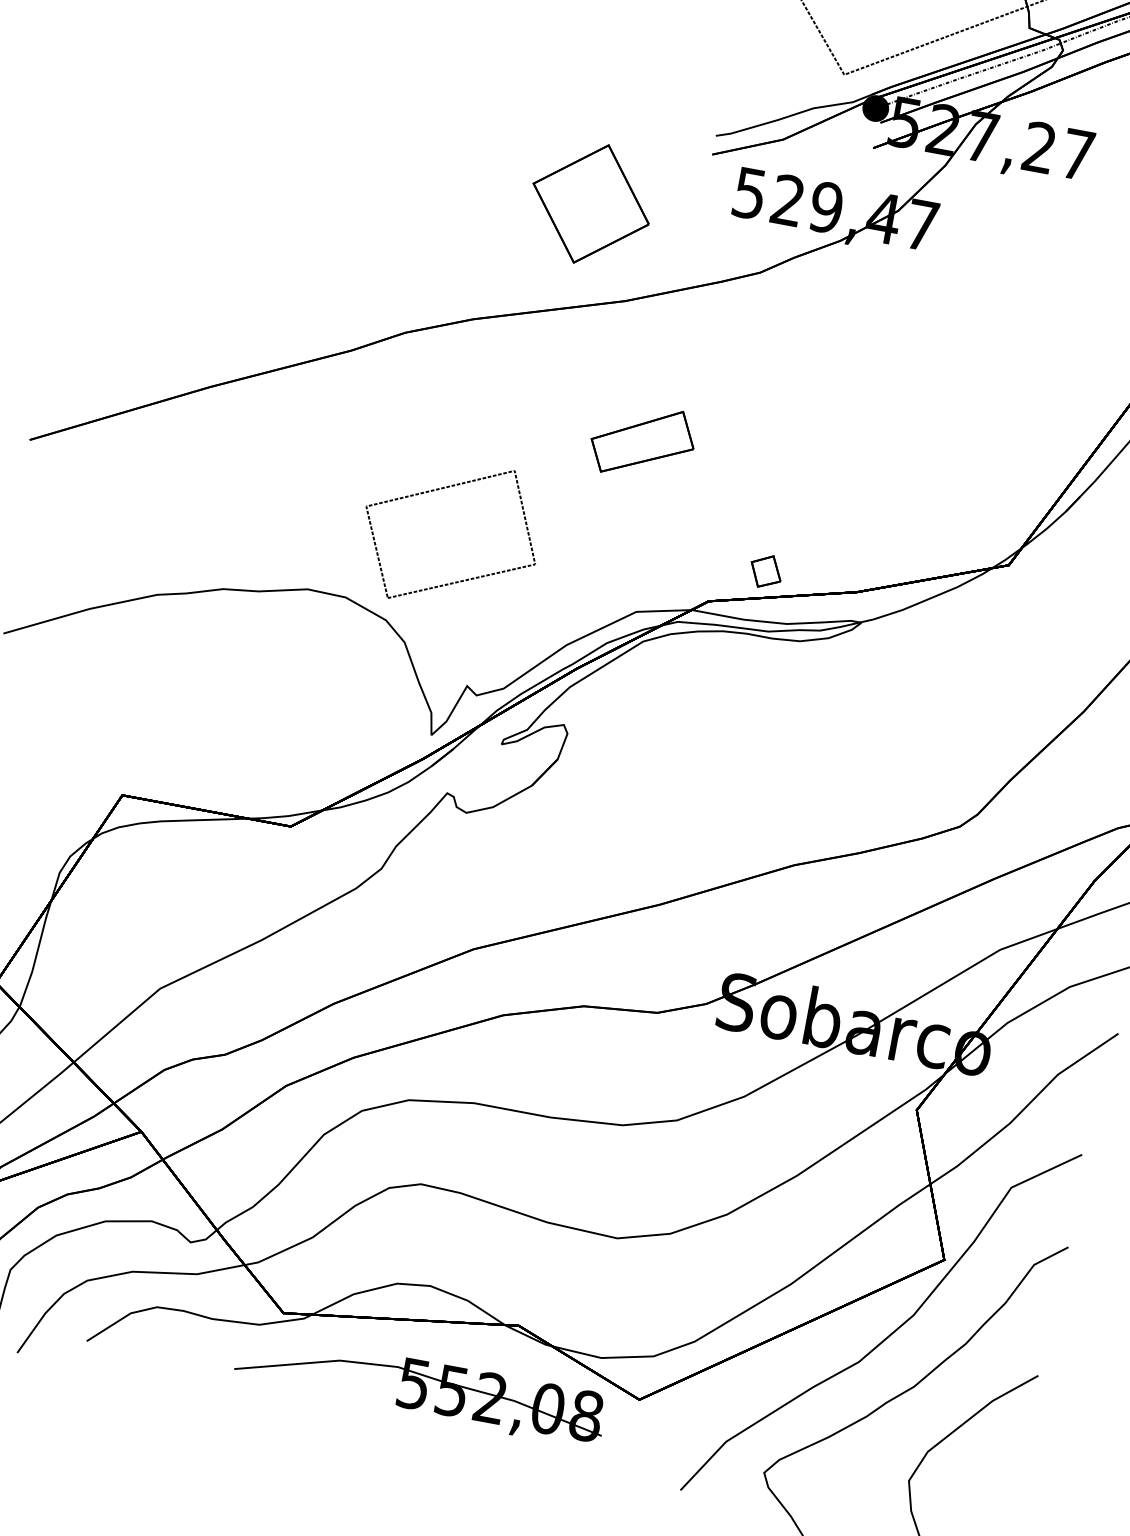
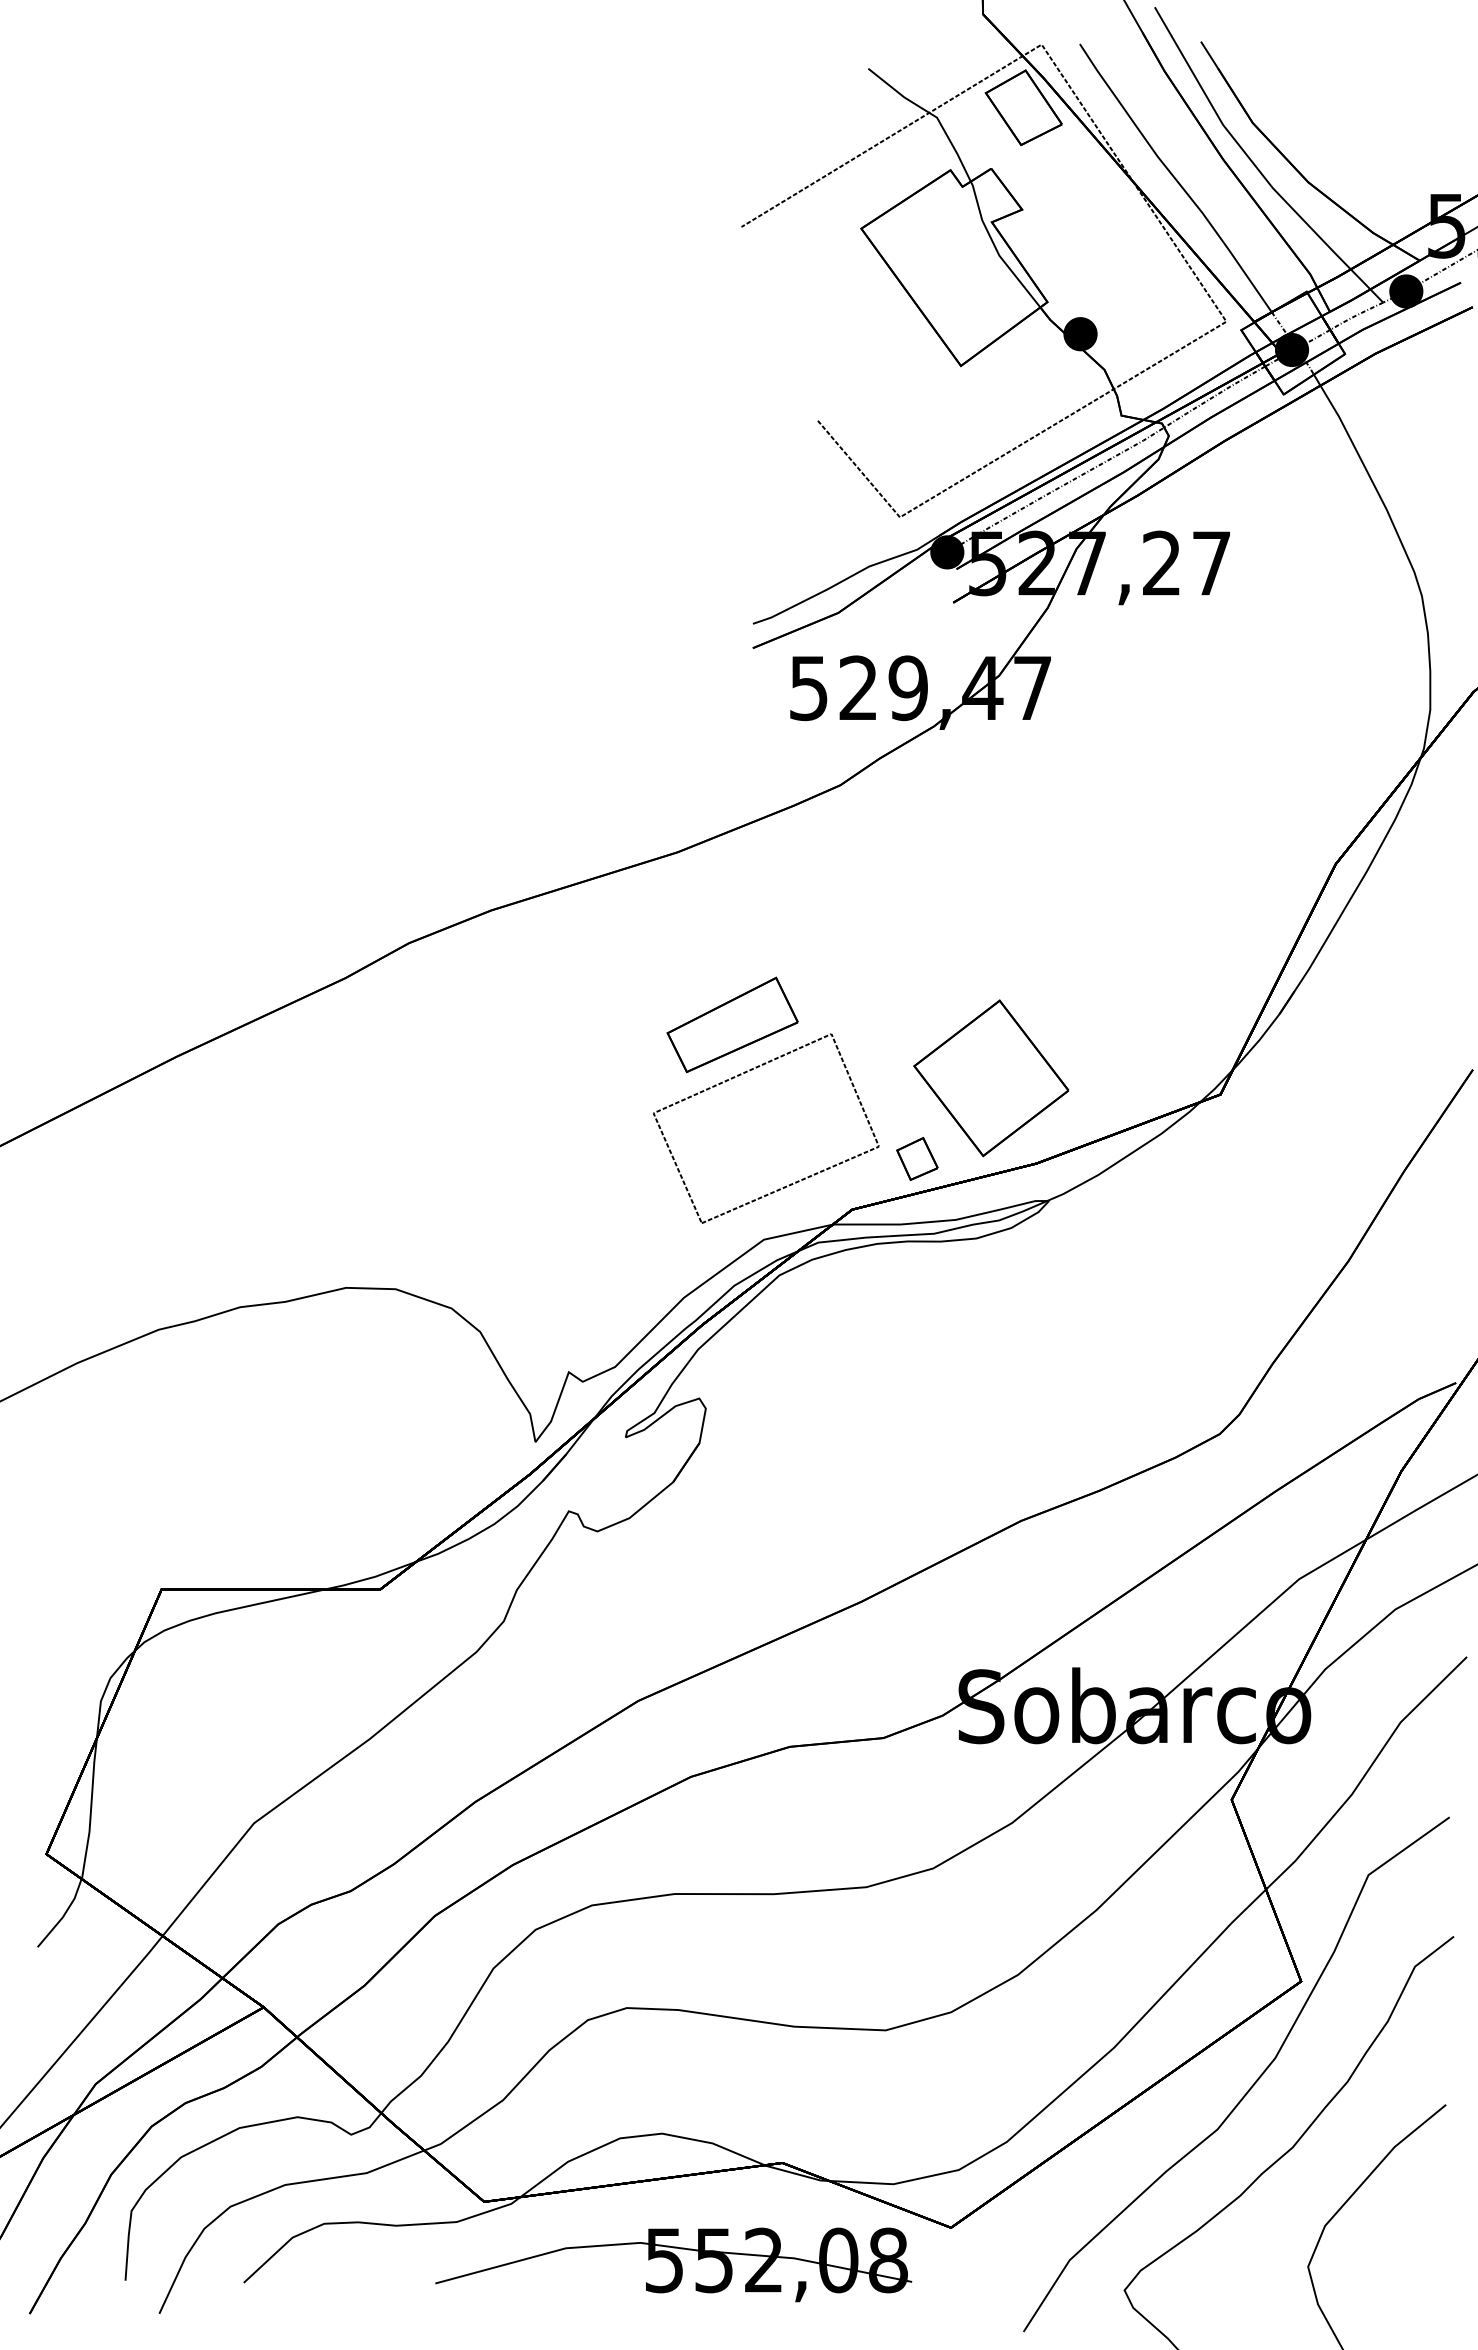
part: (591, 204) -> (991, 1078), moved
part: (439, 489) -> (741, 1075), moved

